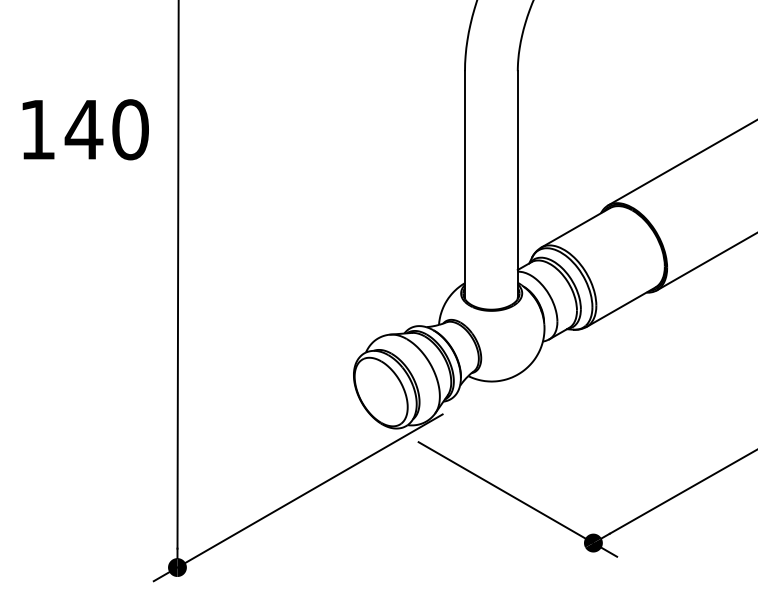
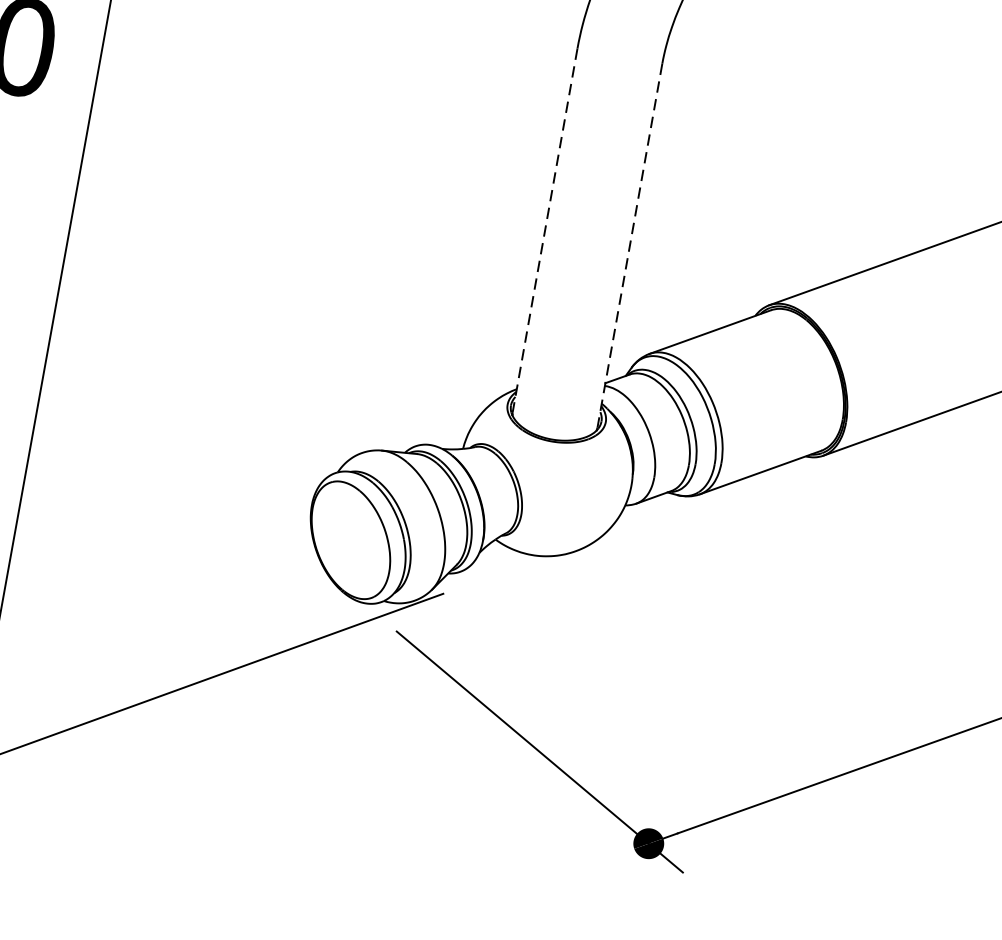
line: (465, 184) -> (545, 230), solid -> dashed
line: (517, 184) -> (629, 245), solid -> dashed

